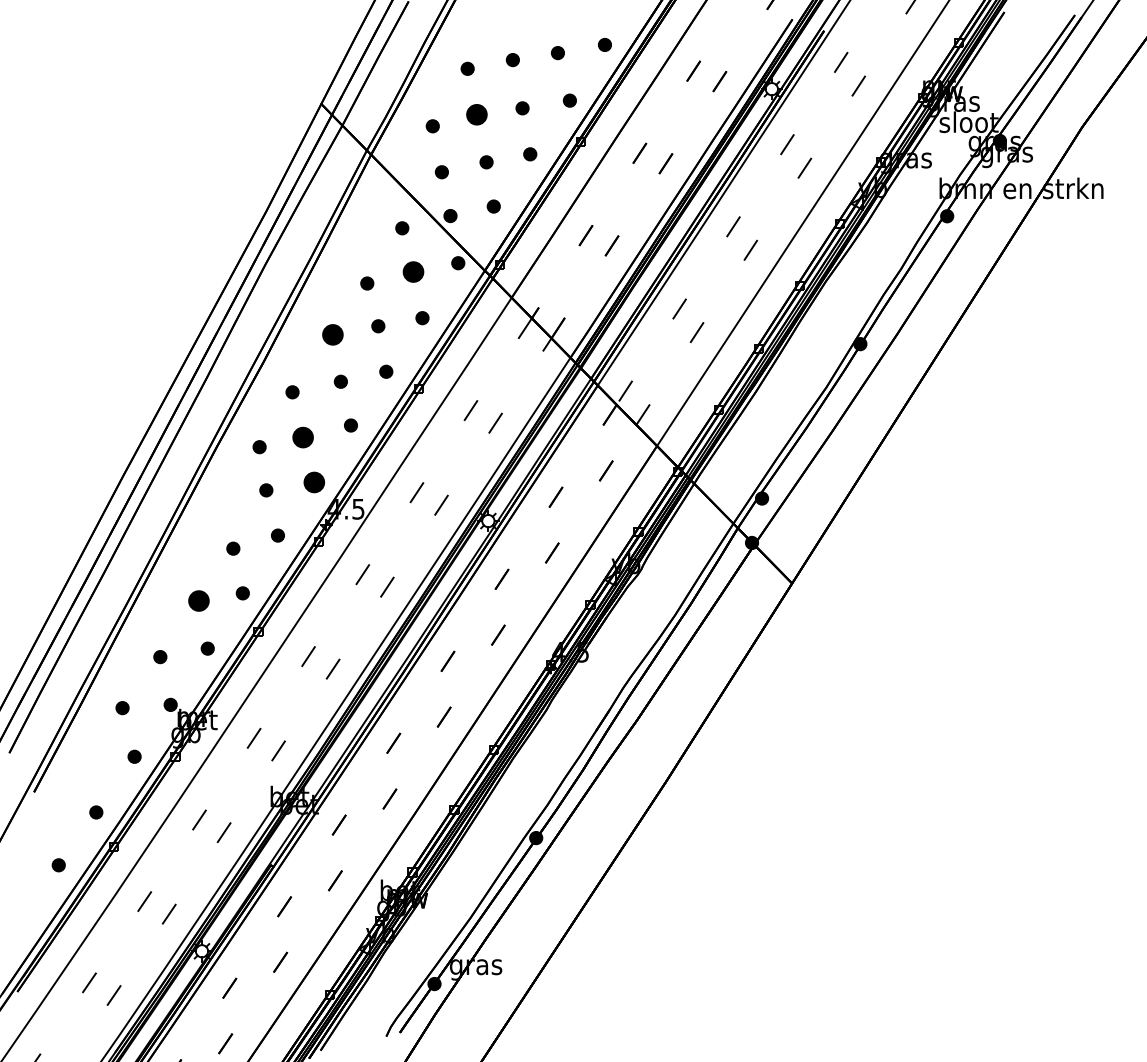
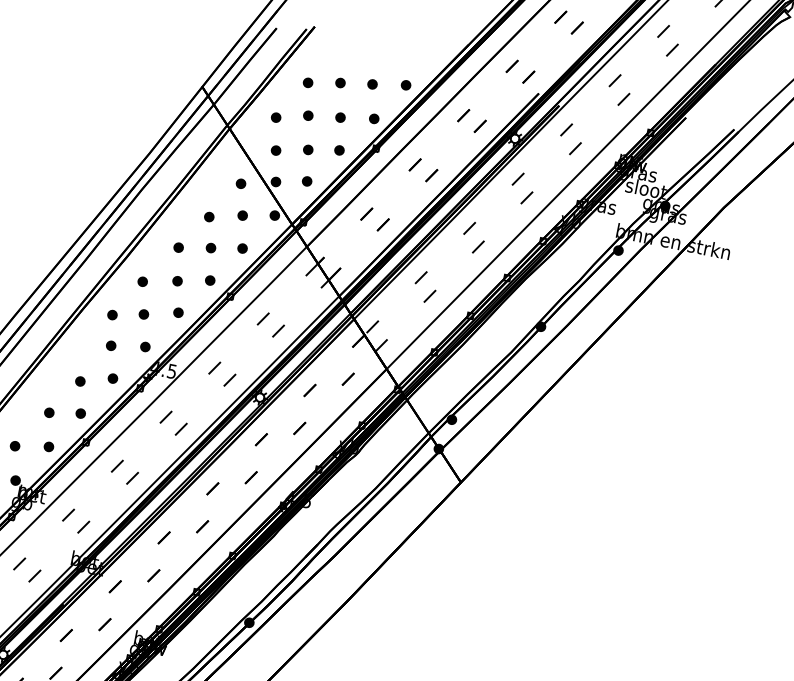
part: (477, 114) -> (308, 115), size x0.62
part: (413, 272) -> (242, 215), size x0.62
part: (333, 334) -> (178, 247), size x0.62
part: (303, 437) -> (144, 314), size x0.62
part: (314, 482) -> (145, 347), size x0.62
part: (198, 600) -> (49, 412), size x0.62

